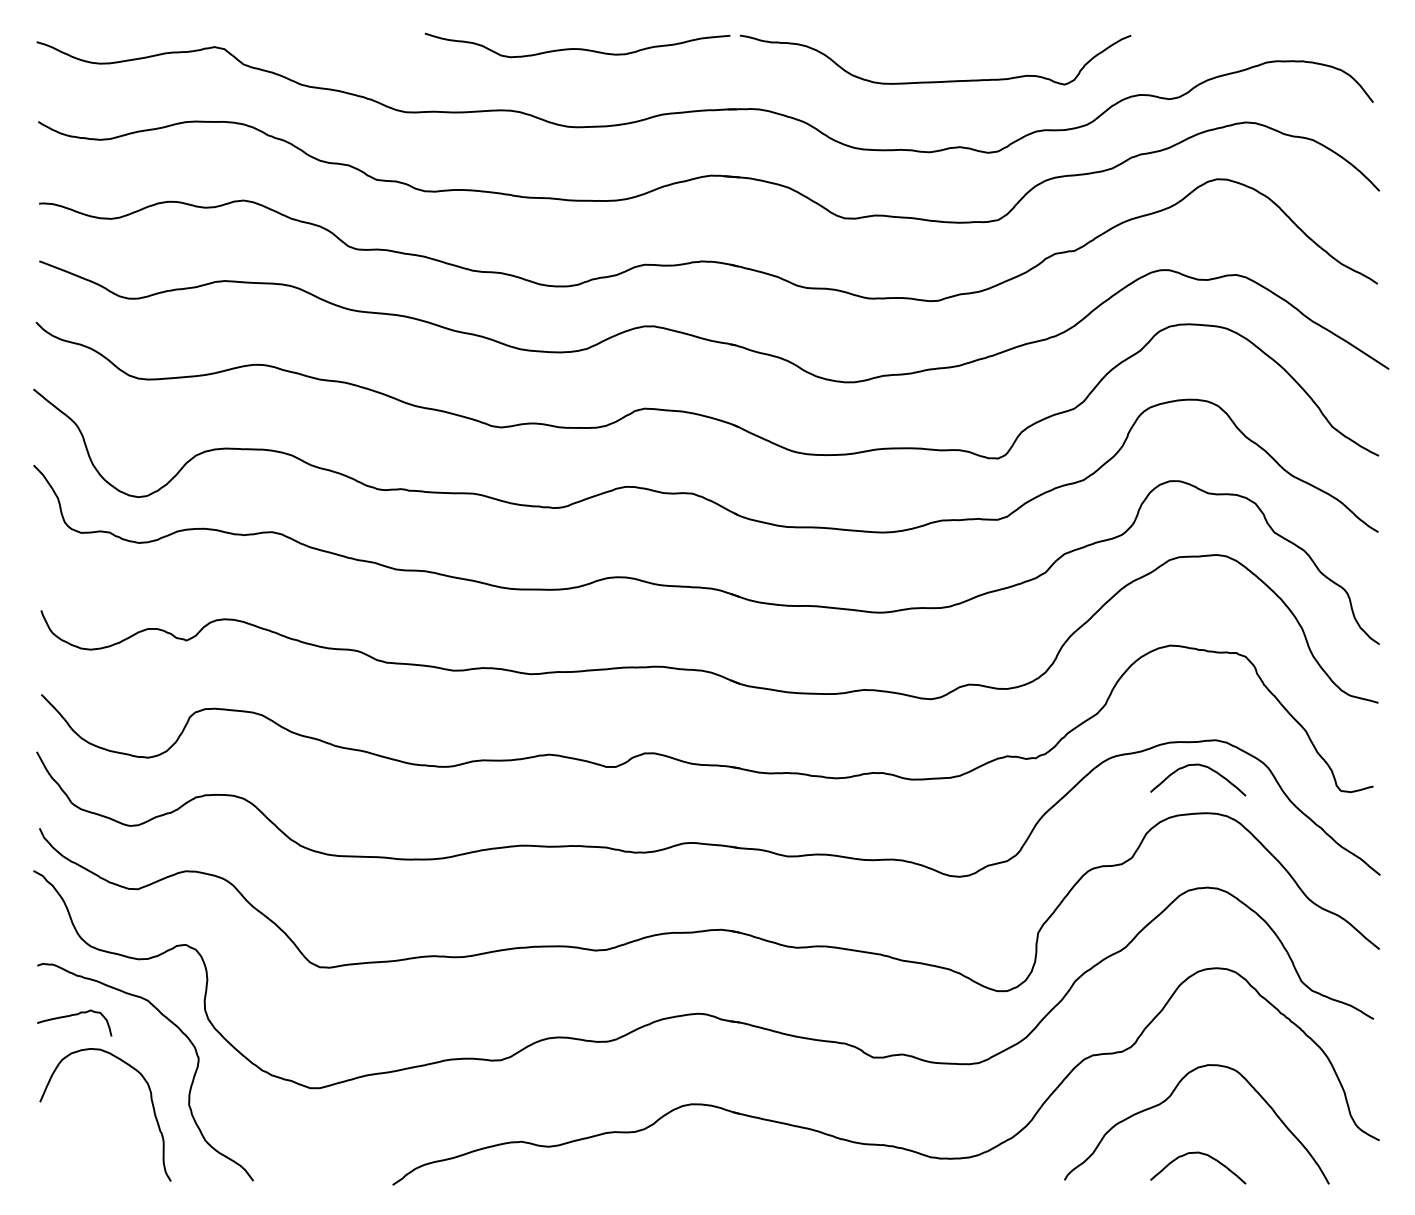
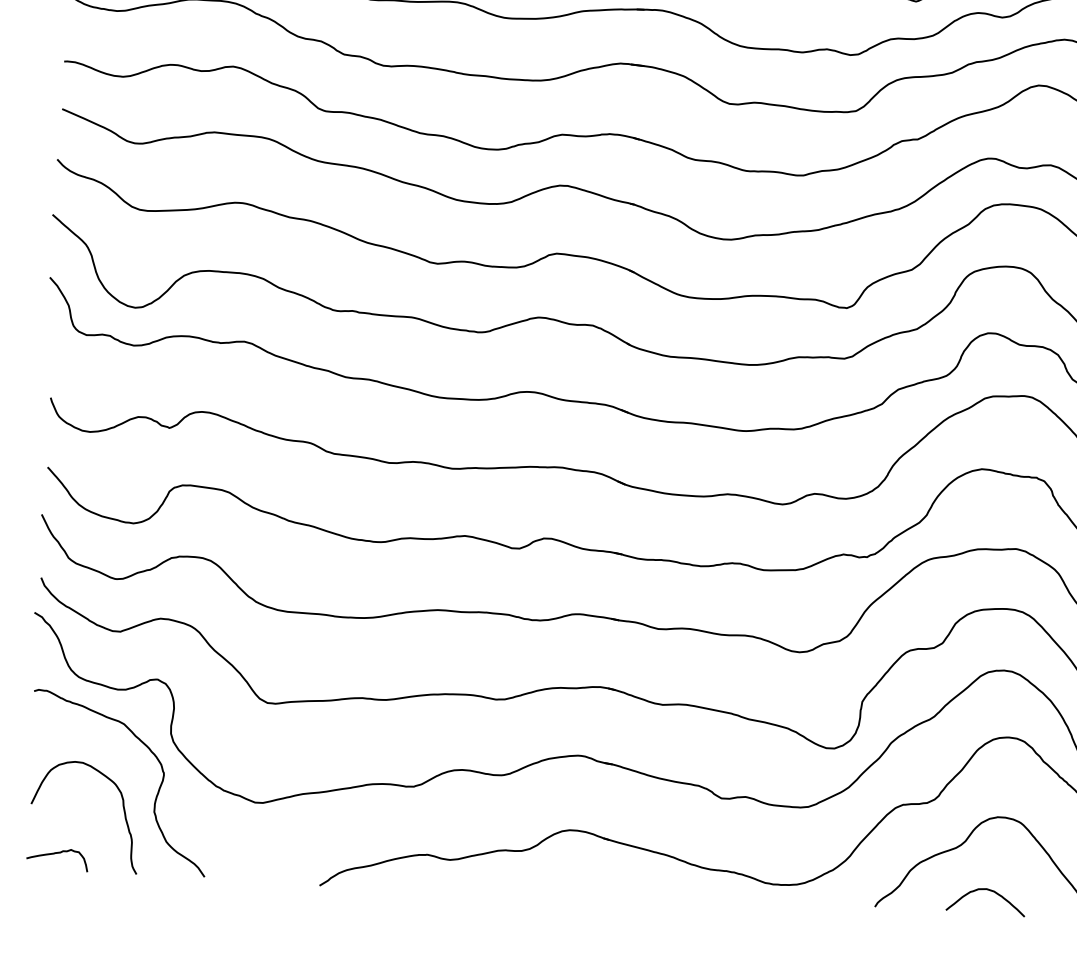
curve: (1201, 766) -> (1003, 570), removed
curve: (71, 1016) -> (55, 854), moved

